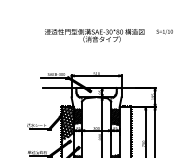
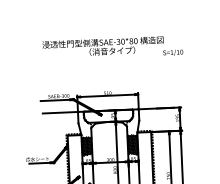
text: (164, 31) -> (172, 52), moved
hatch: (67, 124) -> (74, 156), removed

